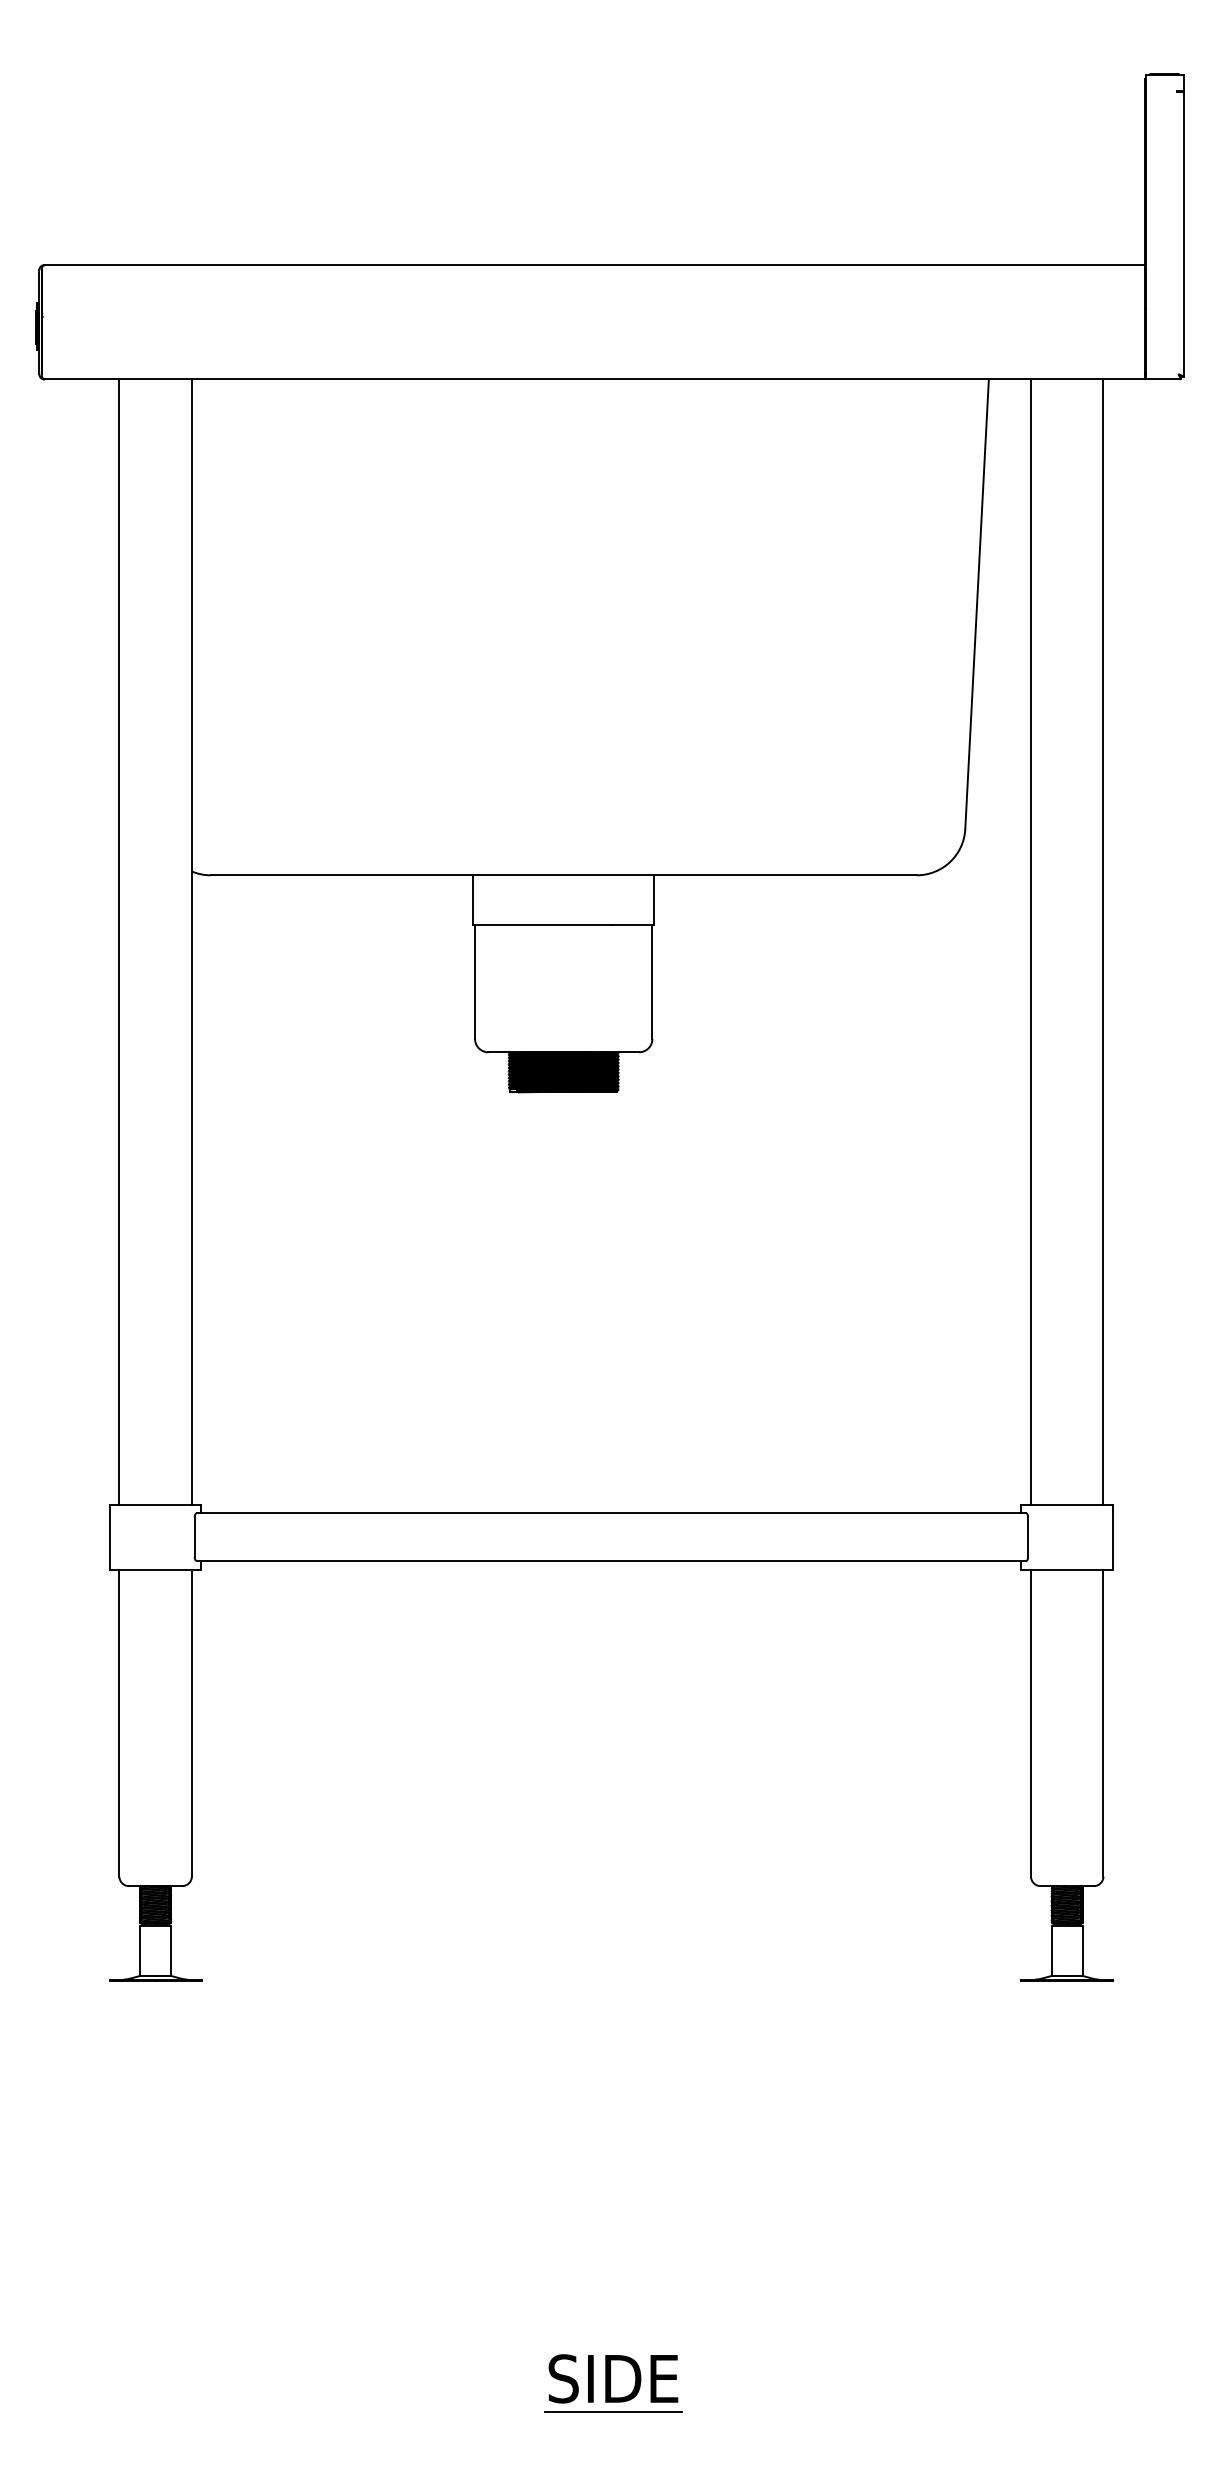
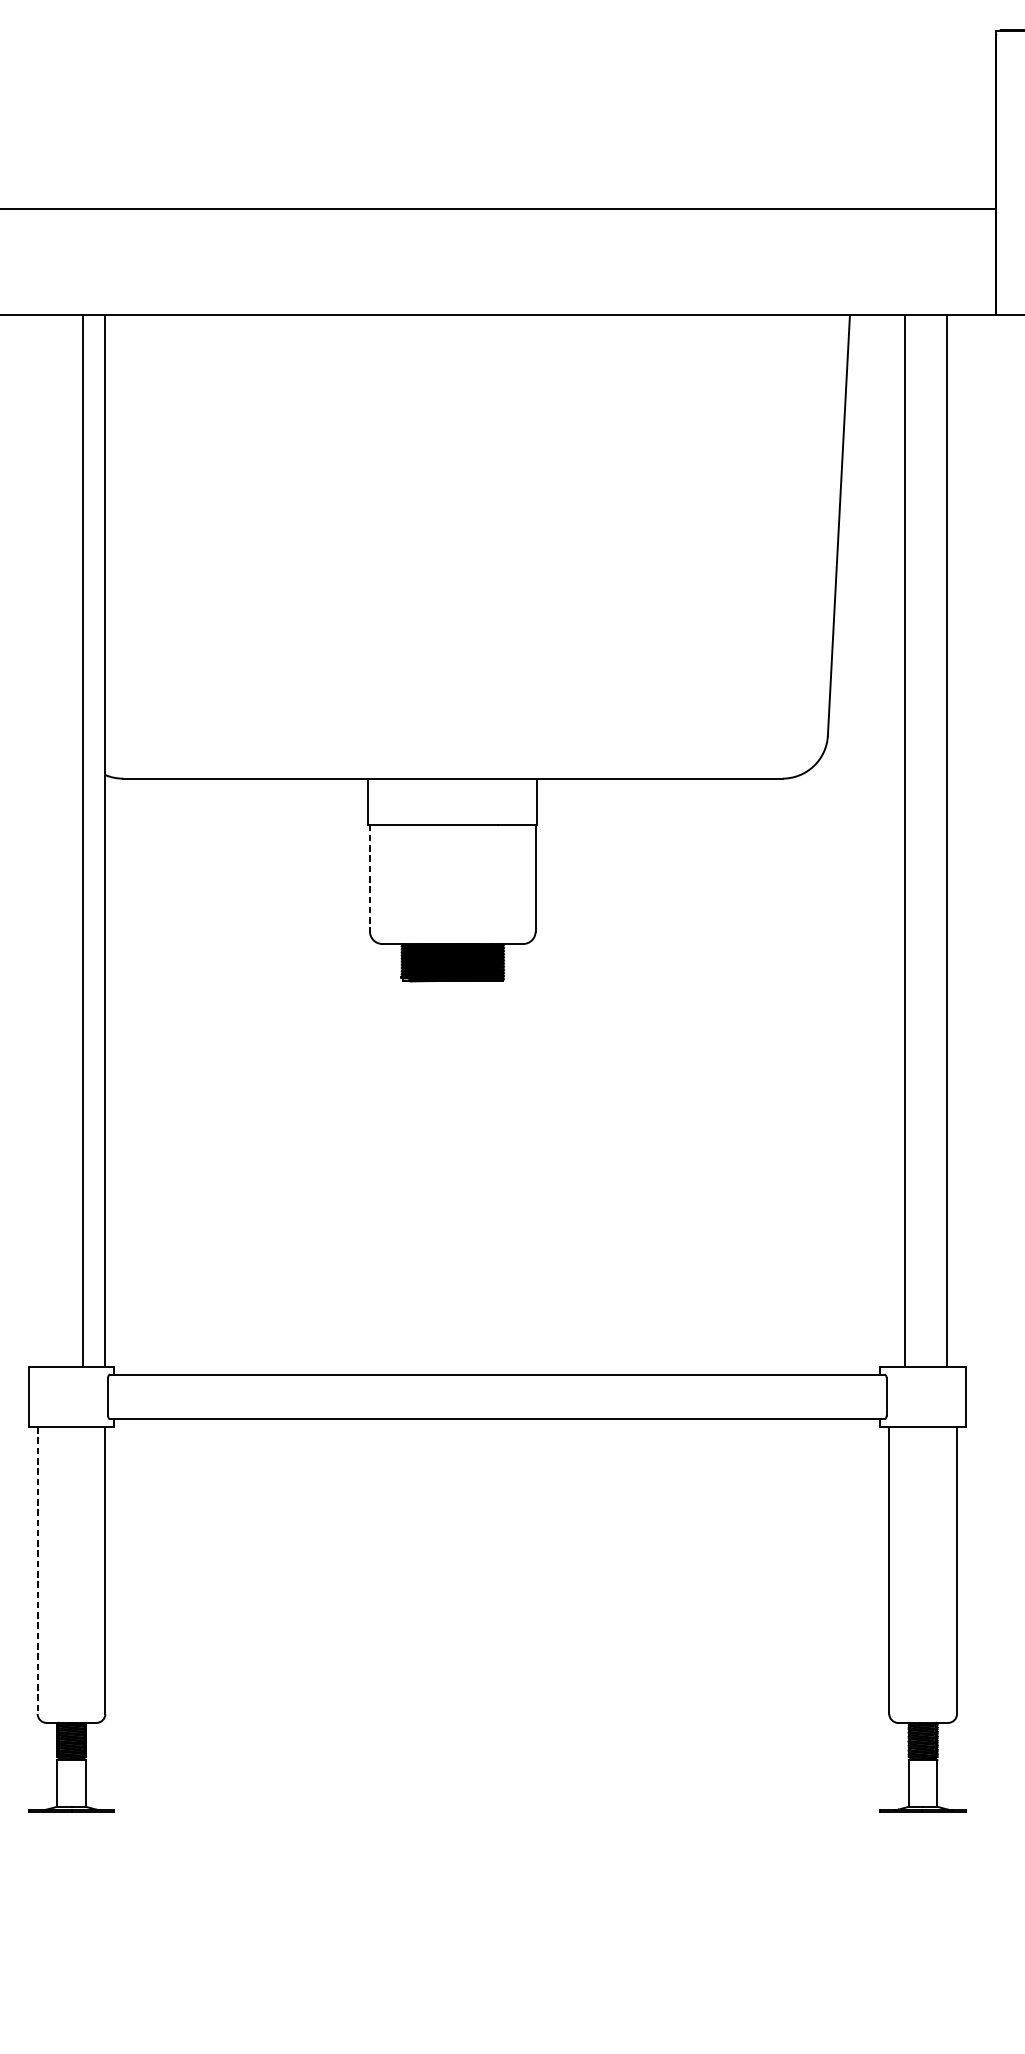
line: (119, 941) -> (83, 840), moved
line: (1031, 941) -> (947, 840), moved
line: (1103, 941) -> (904, 840), moved
line: (475, 982) -> (370, 878), solid -> dashed
line: (119, 1723) -> (37, 1571), solid -> dashed

